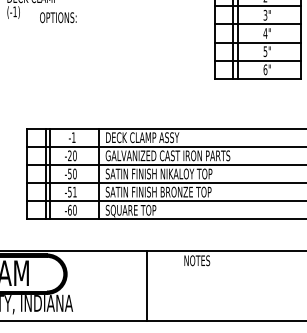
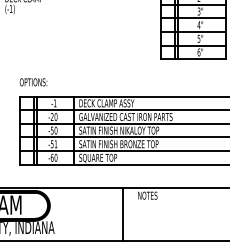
text: (58, 17) -> (33, 82), moved
line: (147, 285) -> (123, 214), moved

